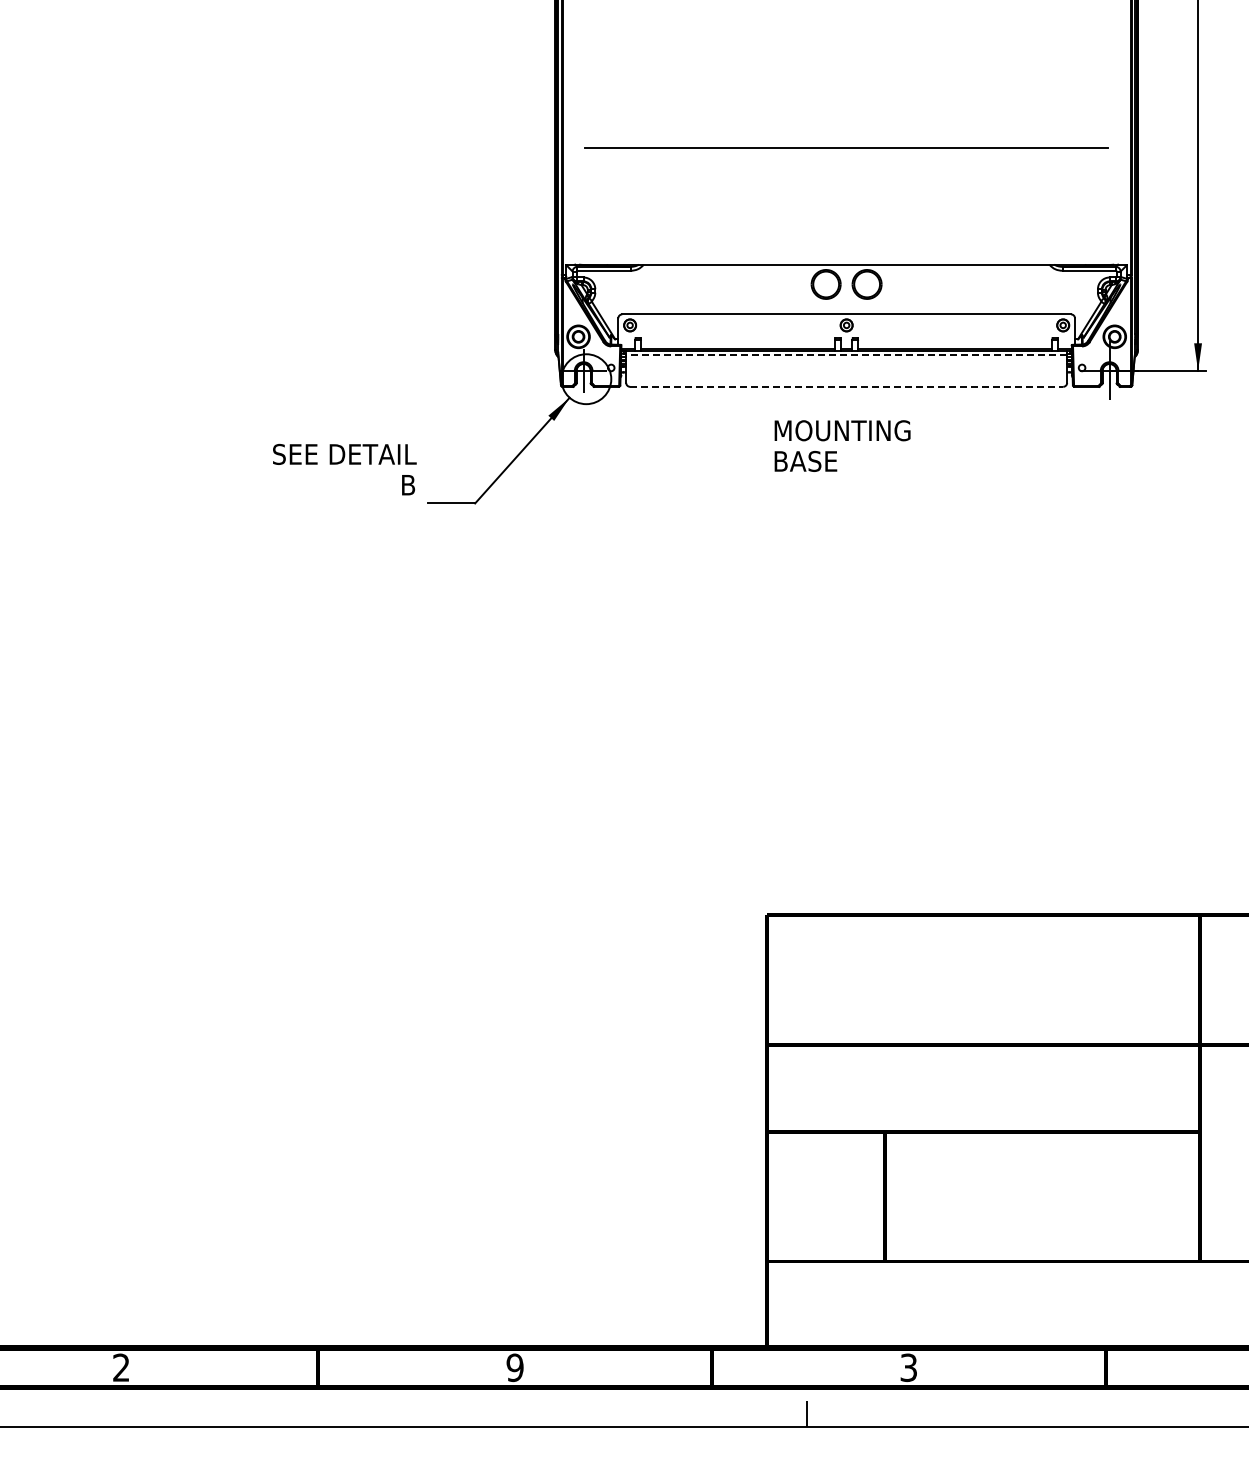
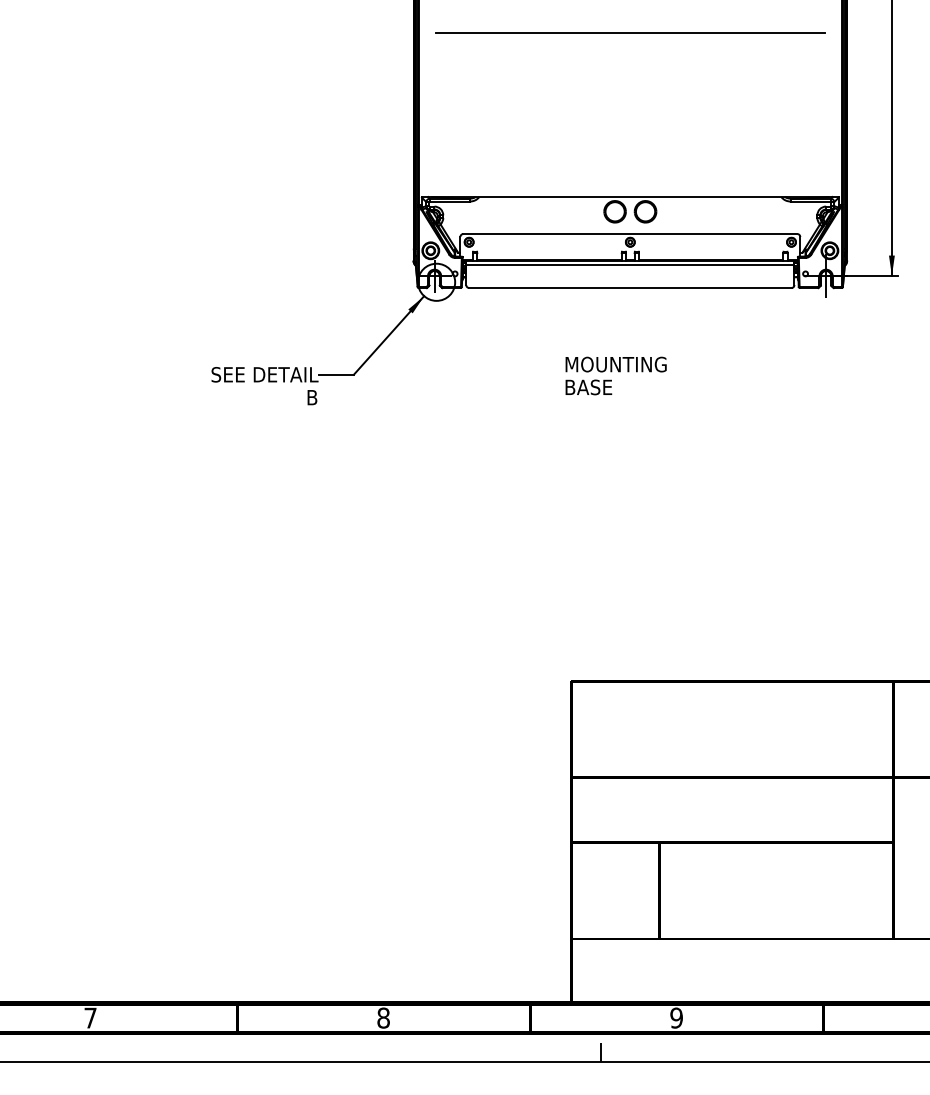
line: (846, 147) -> (630, 32), moved
line: (846, 355) -> (630, 264), dashed -> solid
line: (846, 386) -> (630, 287), dashed -> solid
text: (842, 445) -> (616, 375), moved
text: (344, 469) -> (264, 385), moved
text: (121, 1367) -> (90, 1017), 2 -> 7
text: (514, 1367) -> (383, 1017), 9 -> 8
text: (908, 1367) -> (676, 1017), 3 -> 9

